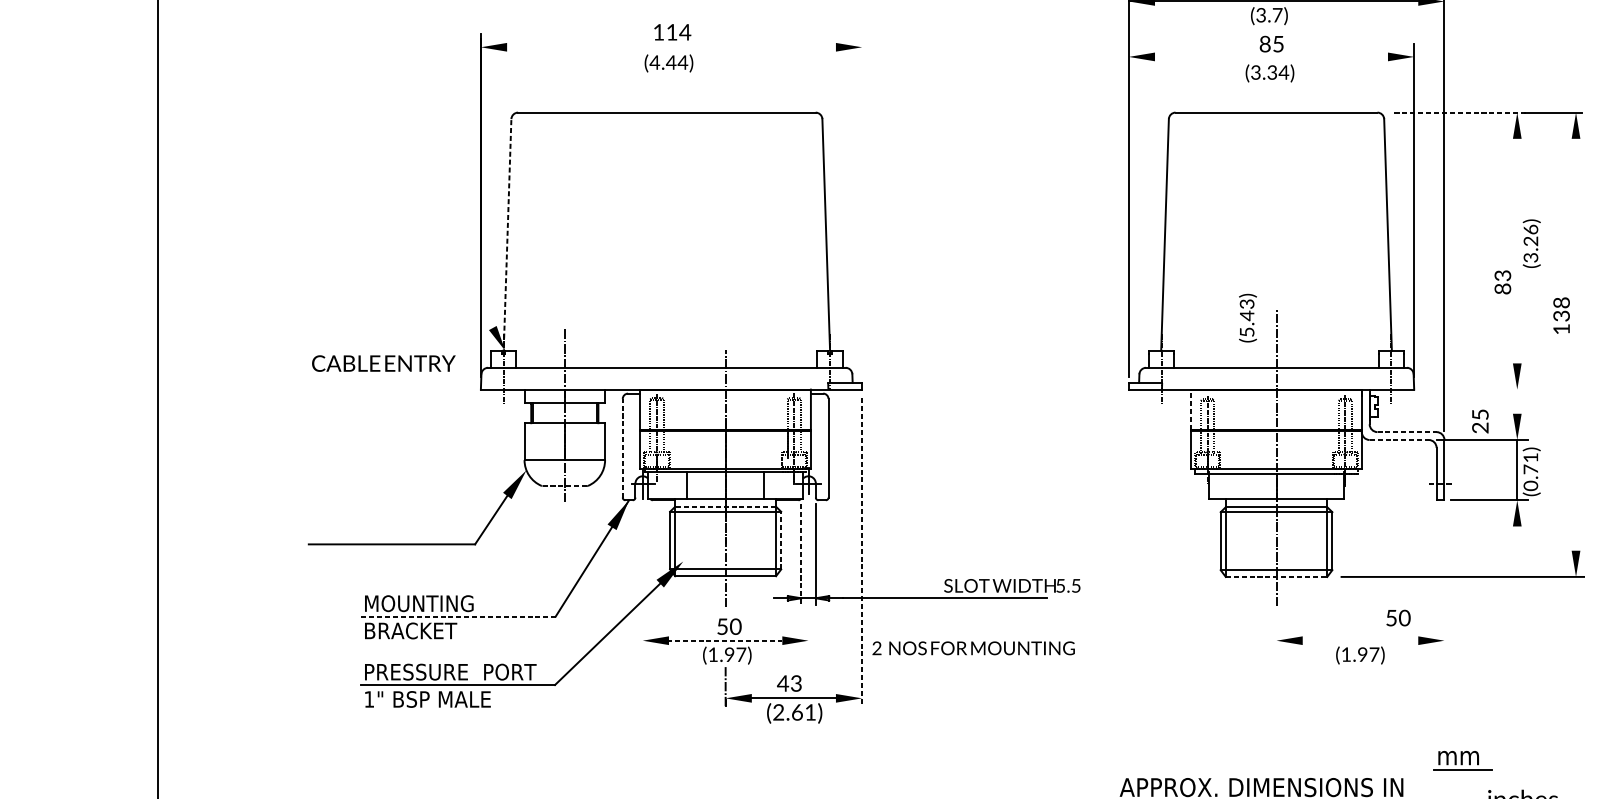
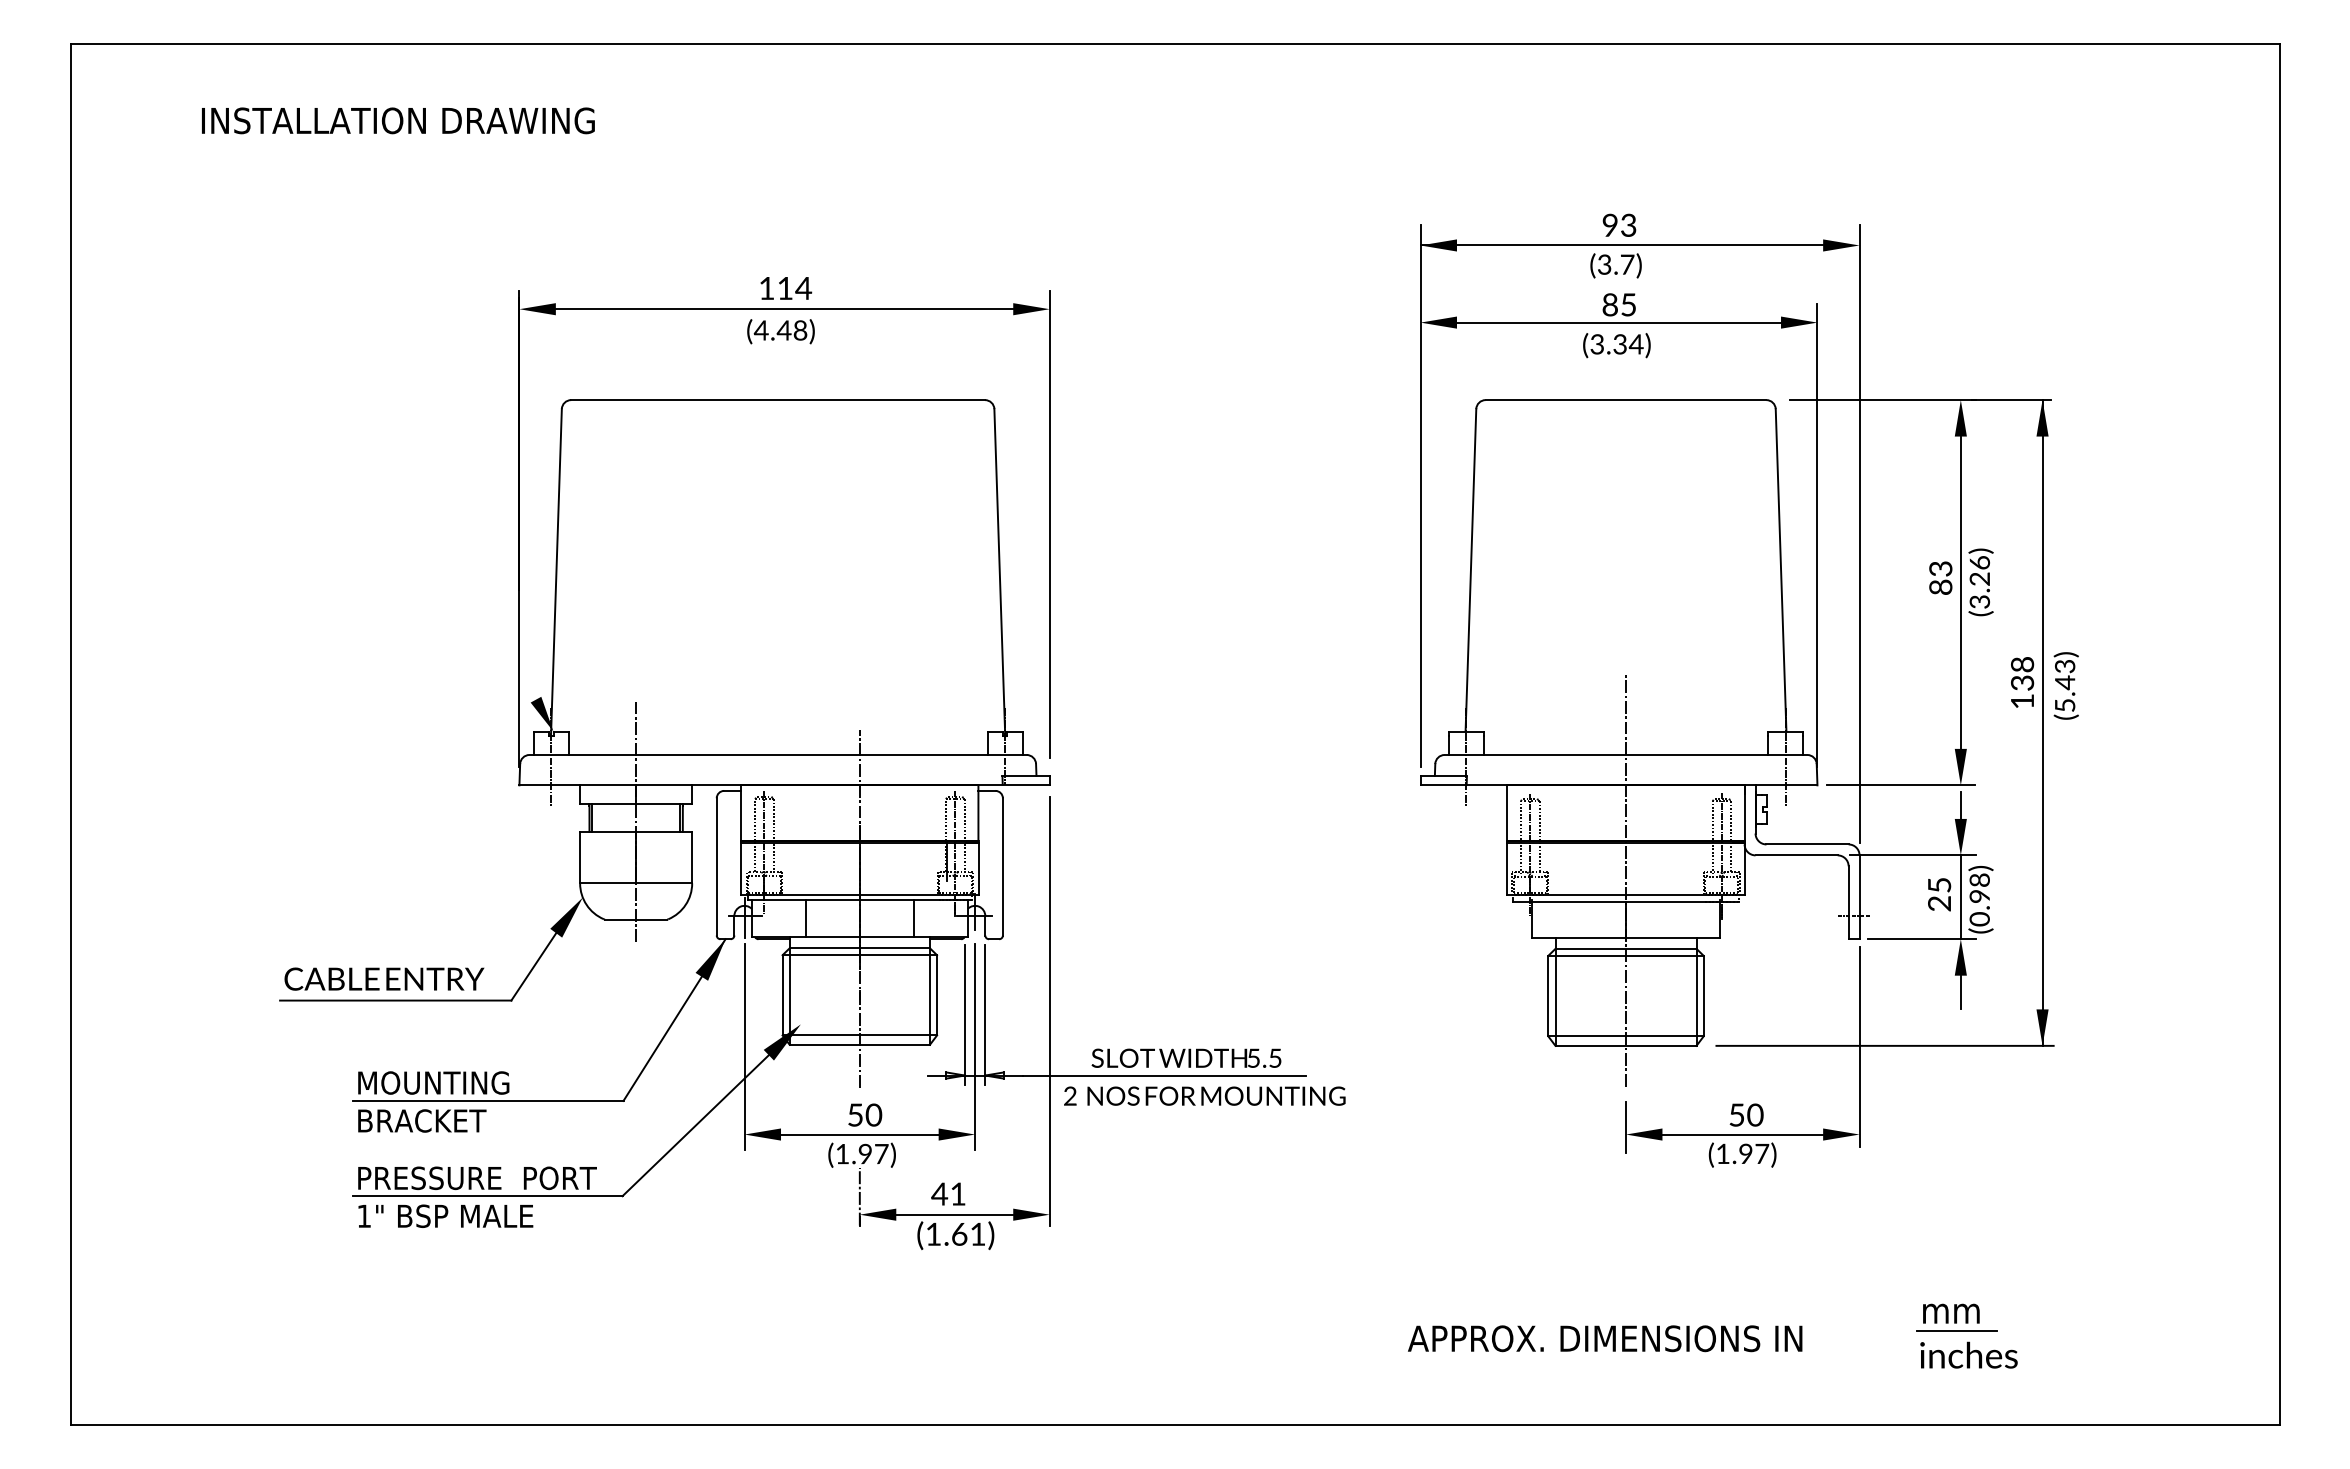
line: (671, 47) -> (784, 309), added
line: (1271, 56) -> (1618, 322), added
text: (682, 62) -> (799, 330), (4.44) -> (4.48)
line: (1461, 112) -> (1883, 400), dashed -> solid
line: (862, 201) -> (1049, 523), added
line: (507, 236) -> (556, 572), dashed -> solid
line: (1517, 250) -> (1960, 592), added
text: (1502, 281) -> (1940, 577), moved
text: (1247, 317) -> (2065, 685), moved
line: (1575, 344) -> (2042, 722), added
text: (383, 363) -> (384, 978), moved
line: (1473, 389) -> (1900, 785), added
line: (1517, 403) -> (1960, 804), added
line: (1191, 409) -> (1507, 812), dashed -> solid
text: (1480, 421) -> (1939, 894), moved
line: (1407, 432) -> (1808, 844), dashed -> solid
line: (1399, 440) -> (1797, 855), dashed -> solid
line: (622, 447) -> (716, 866), dashed -> solid
text: (1530, 463) -> (1979, 887), (0.71) -> (0.98)
line: (564, 486) -> (635, 919), dashed -> solid
line: (725, 506) -> (859, 948), dashed -> solid
line: (1517, 538) -> (1960, 992), added
line: (781, 540) -> (937, 994), dashed -> solid
line: (862, 552) -> (1049, 1012), dashed -> solid
line: (800, 555) -> (964, 1015), dashed -> solid
line: (1276, 576) -> (1626, 1045), dashed -> solid
line: (642, 577) -> (744, 1046), added
line: (808, 577) -> (975, 1046), added
line: (1444, 577) -> (1859, 1046), added
text: (1012, 585) -> (1186, 1057), moved
line: (458, 616) -> (488, 1100), dashed -> solid
text: (1398, 617) -> (1746, 1114), moved
line: (1276, 634) -> (1626, 1126), added
line: (724, 640) -> (858, 1134), dashed -> solid
line: (1359, 640) -> (1741, 1134), added
text: (973, 647) -> (1204, 1095), moved
text: (795, 683) -> (957, 1193), 43 -> 41
text: (778, 711) -> (933, 1233), (2.61) -> (1.61)
part: (1462, 760) -> (1956, 1317), moved

